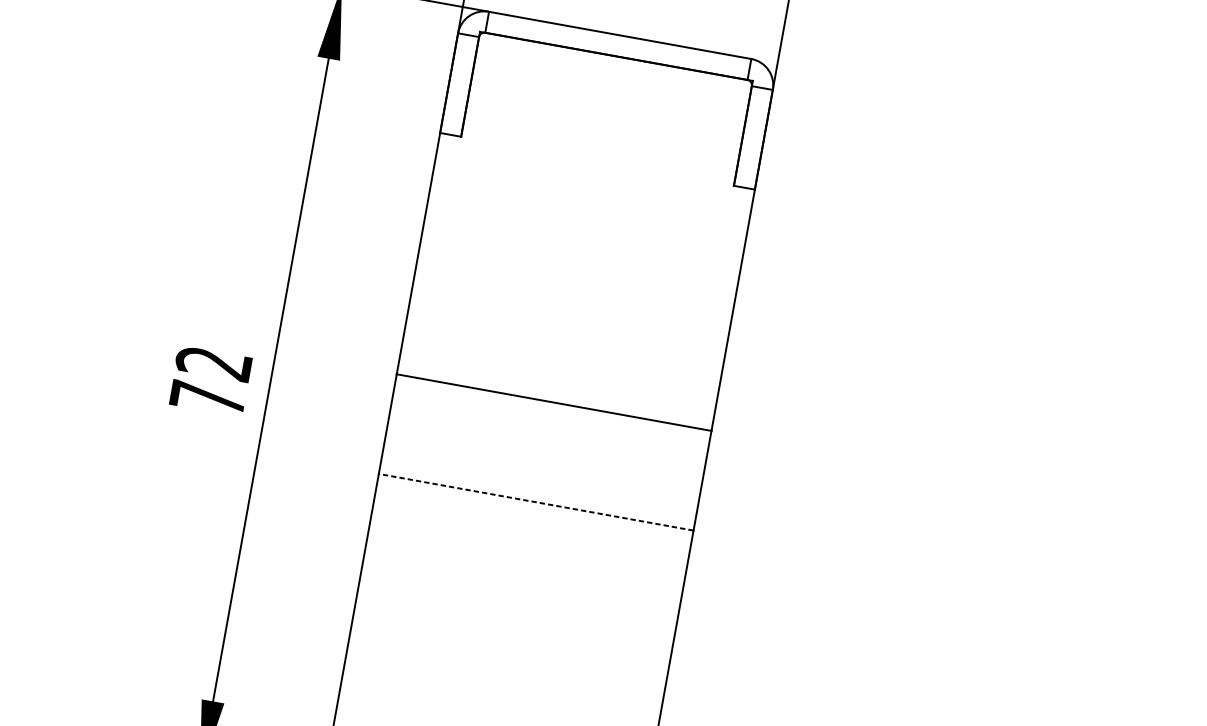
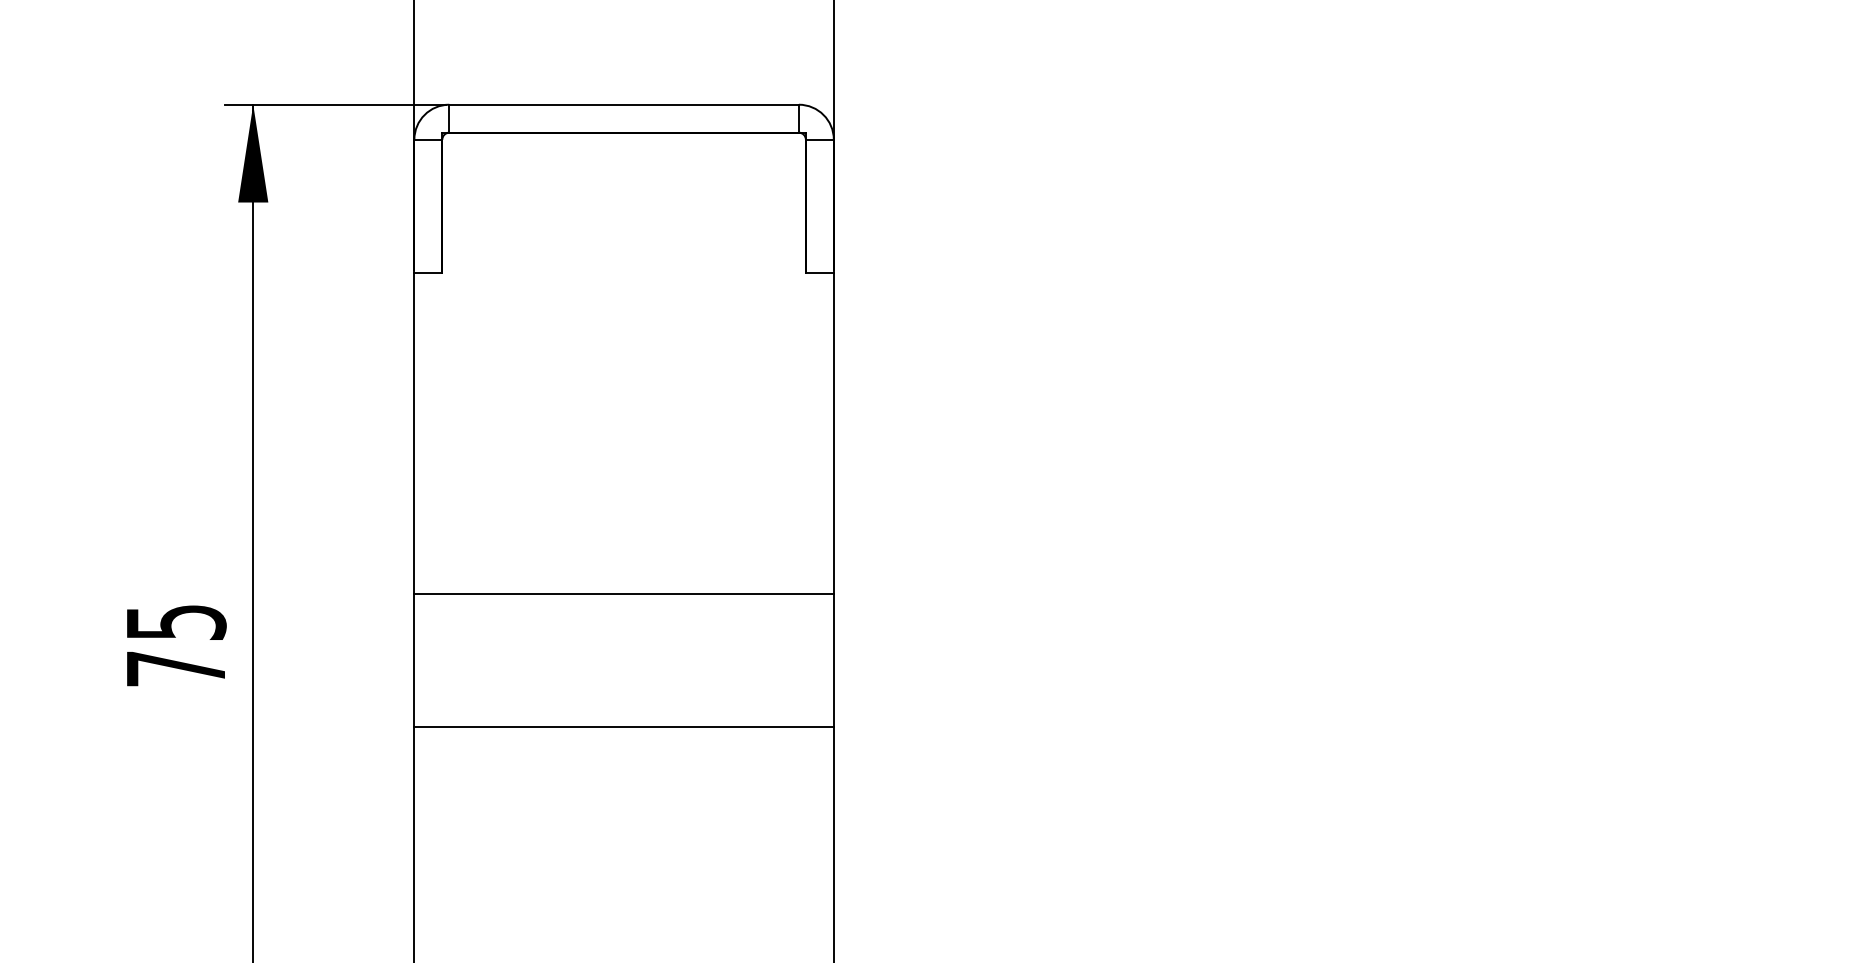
text: (213, 363) -> (175, 622), 72 -> 75
line: (536, 502) -> (624, 726), dashed -> solid

